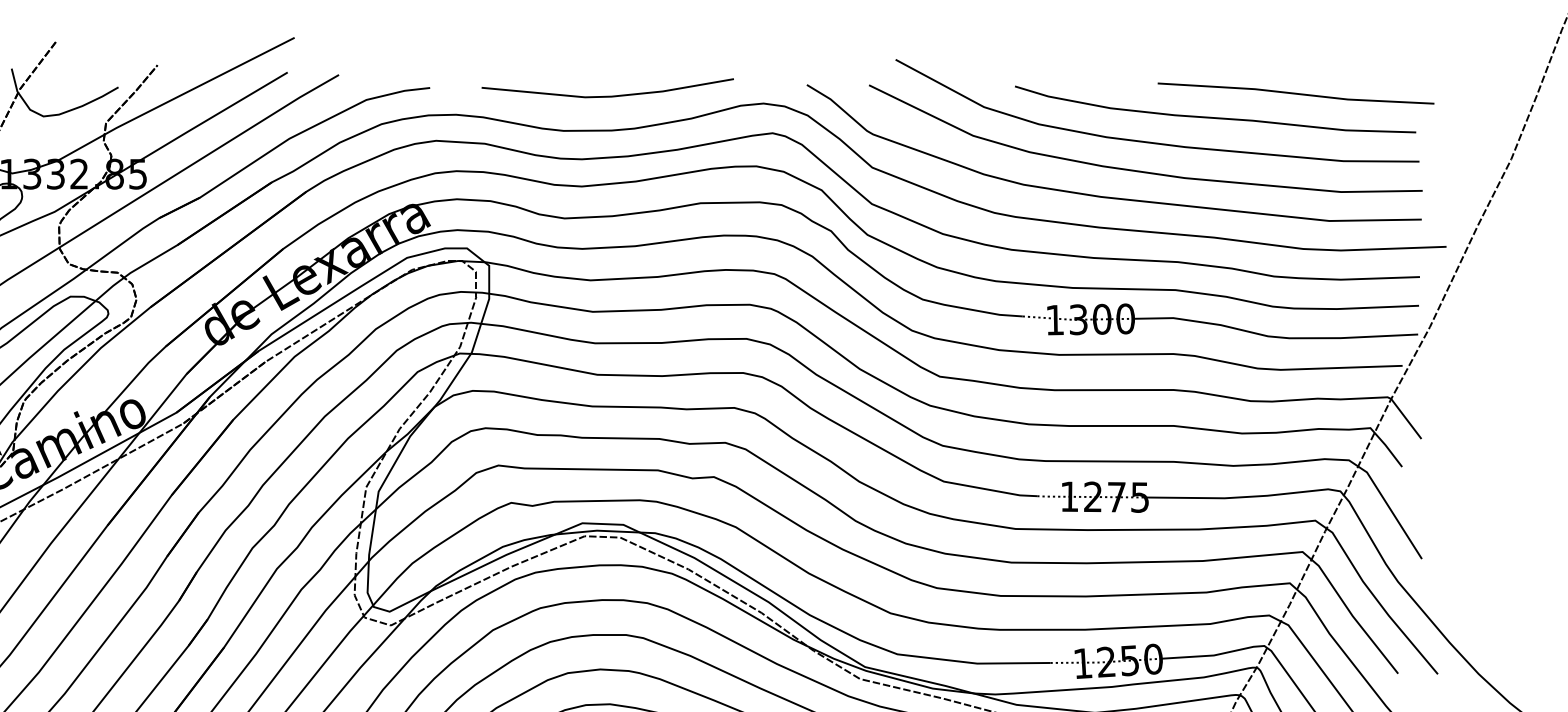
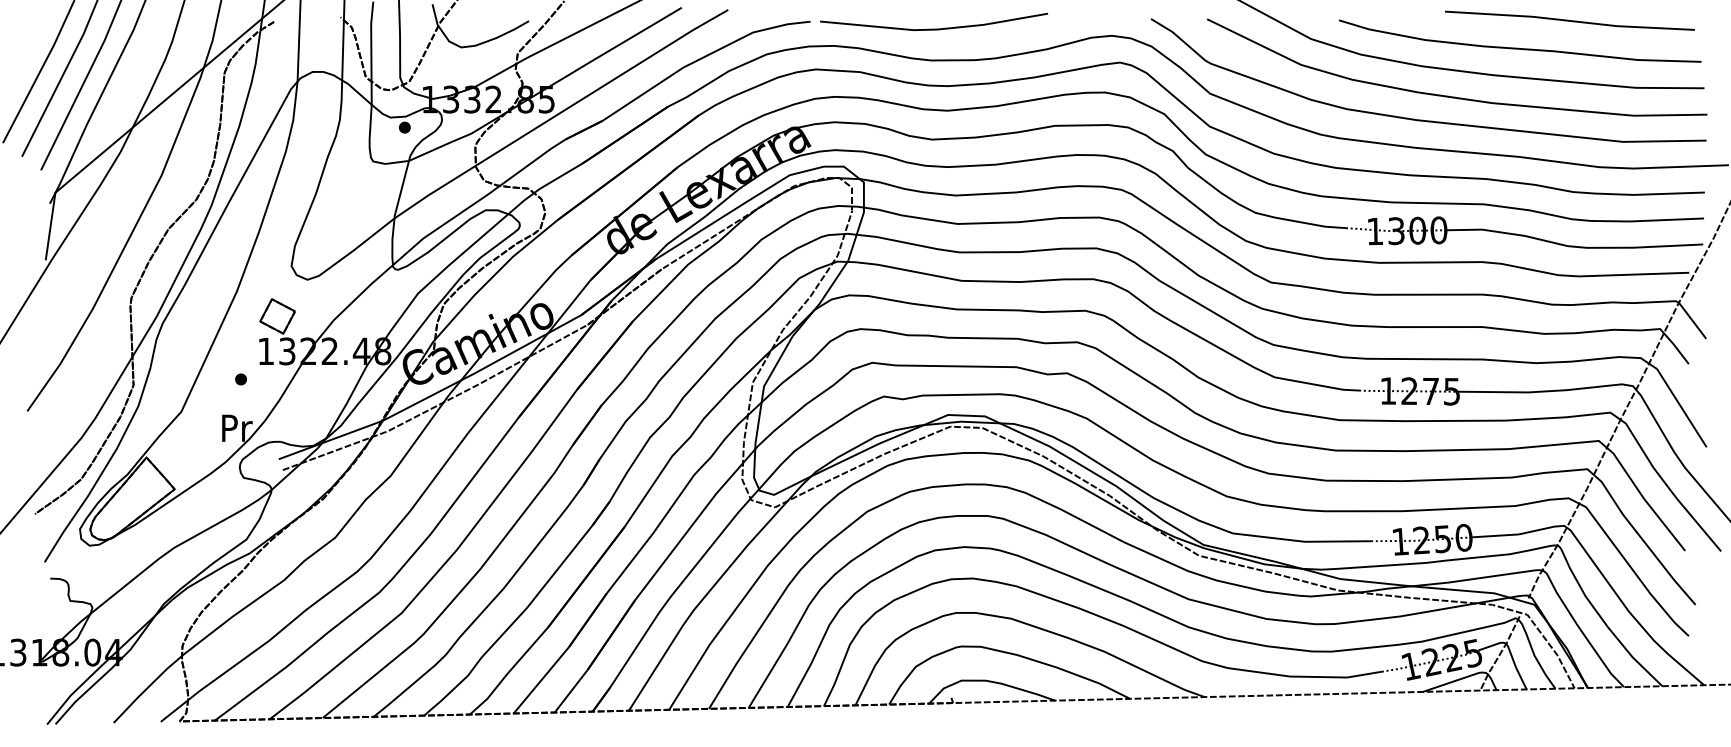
line: (1295, 93) -> (1569, 20), moved
line: (608, 95) -> (934, 28), moved

